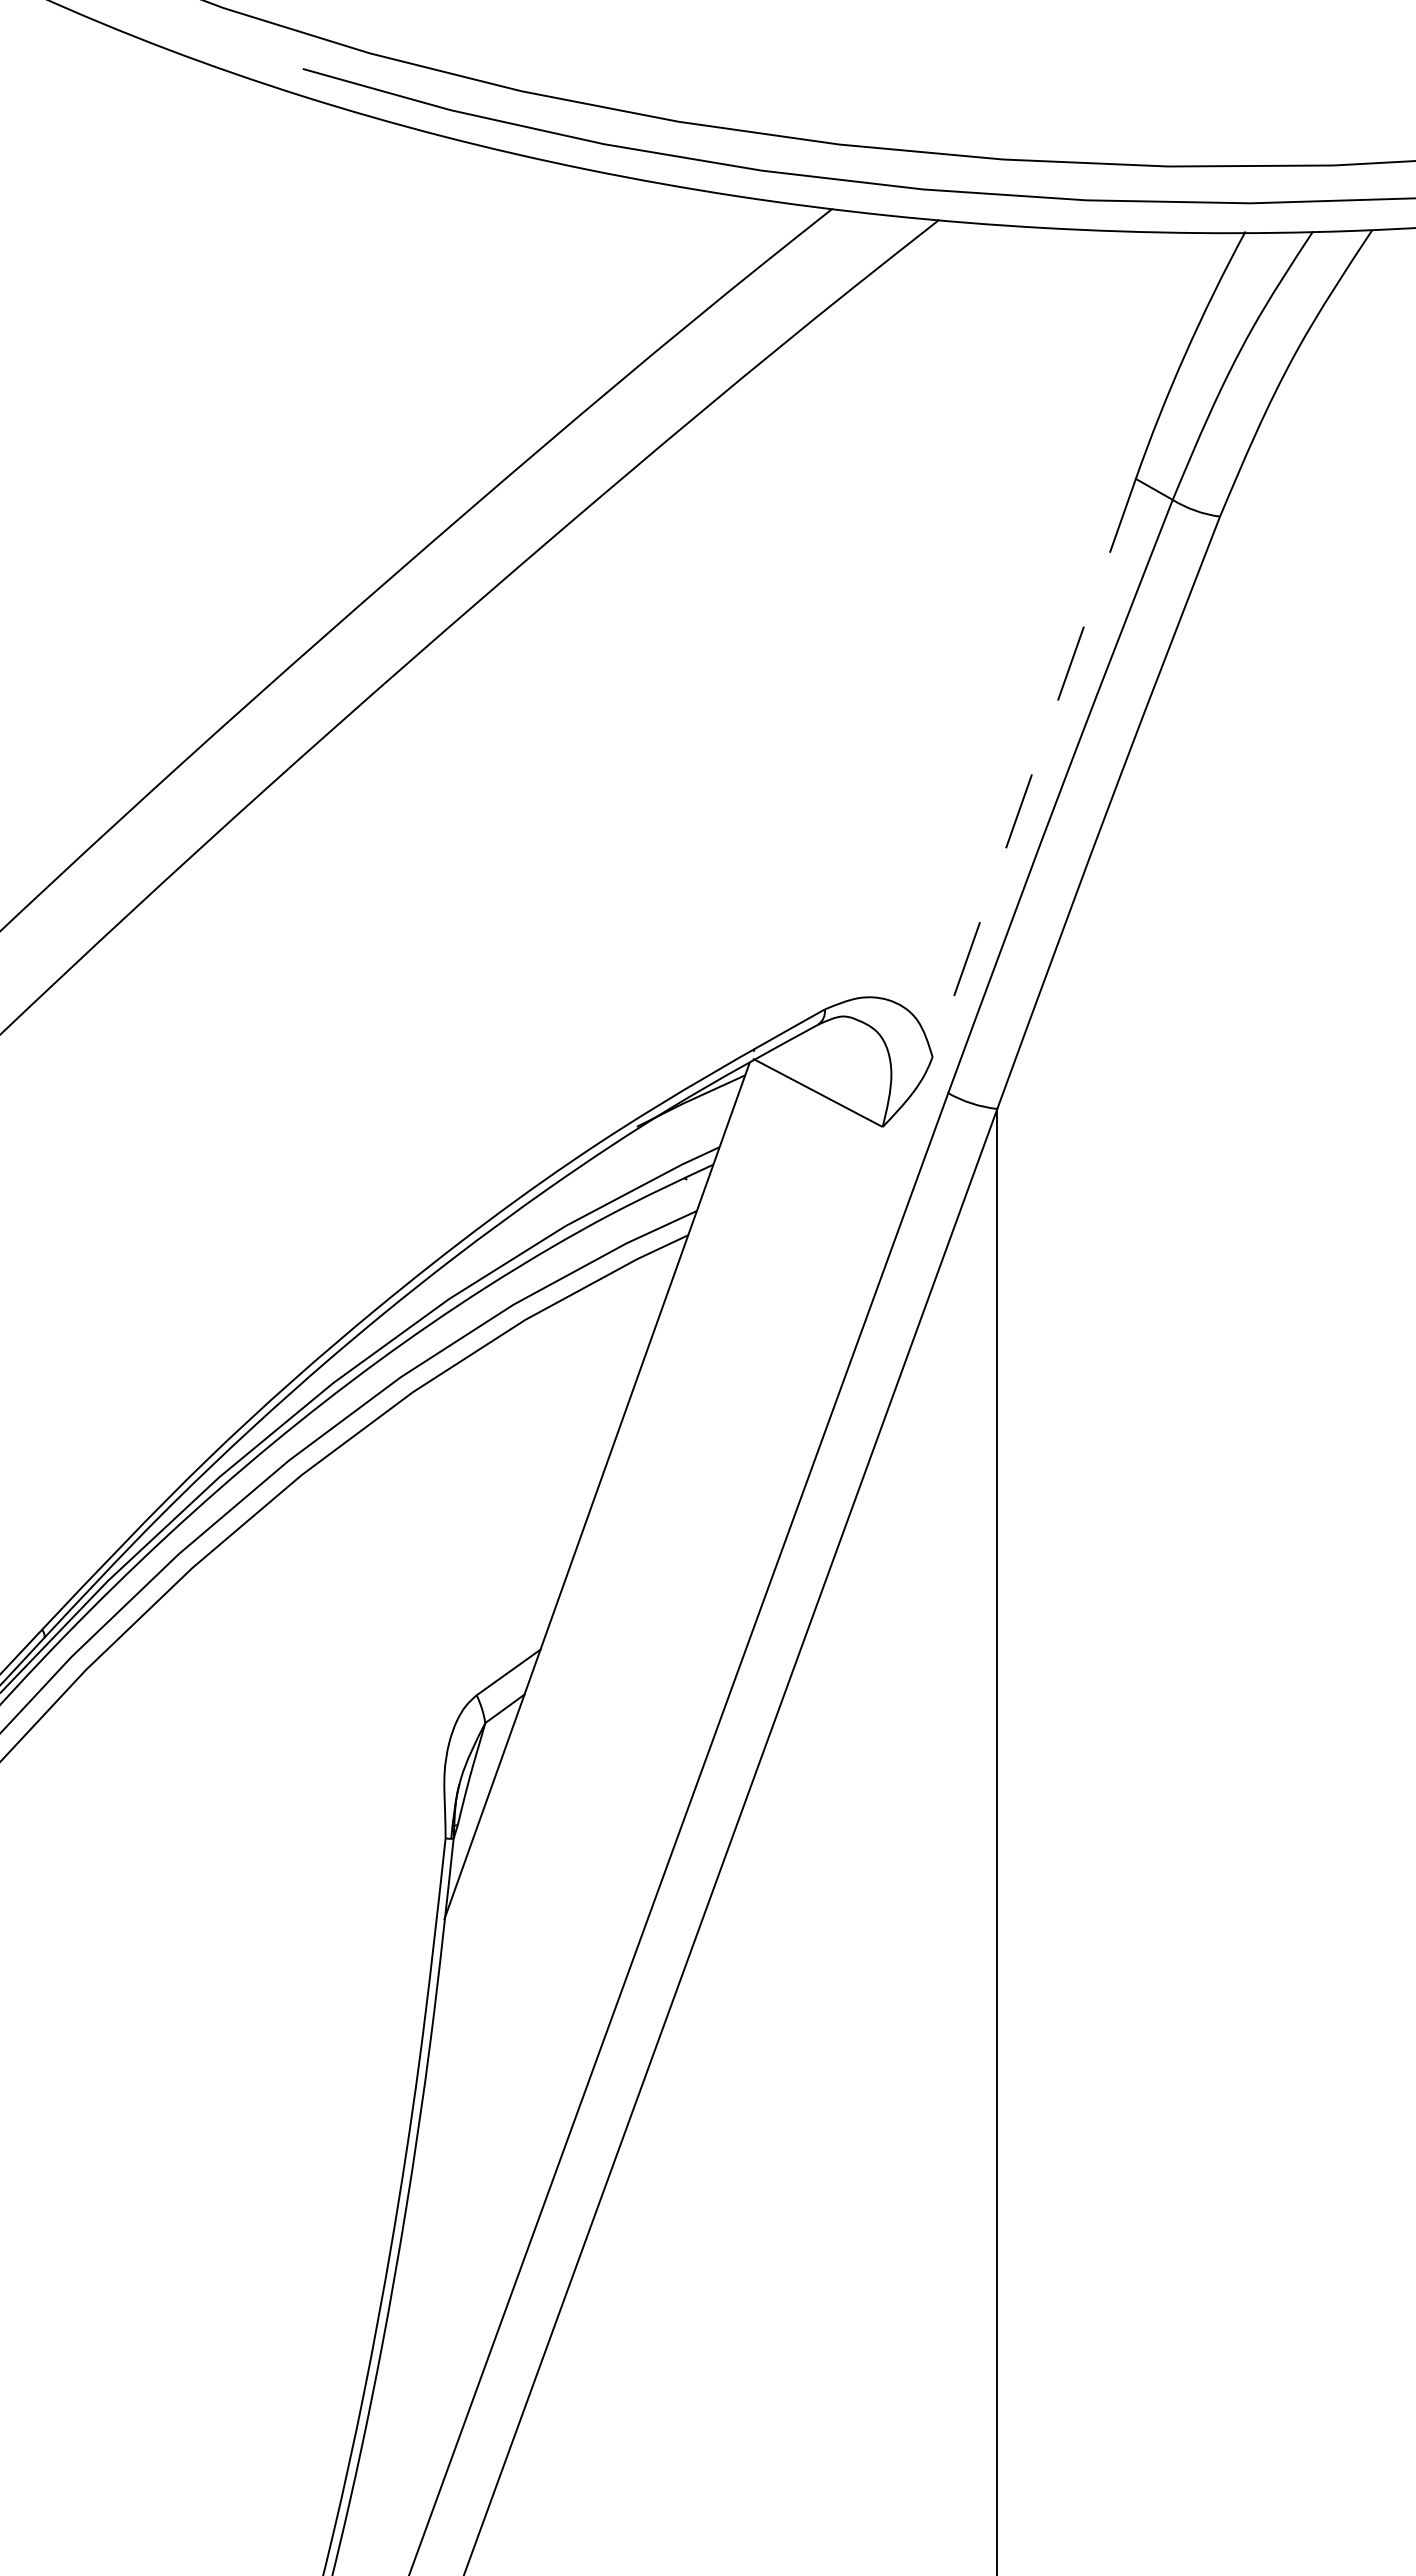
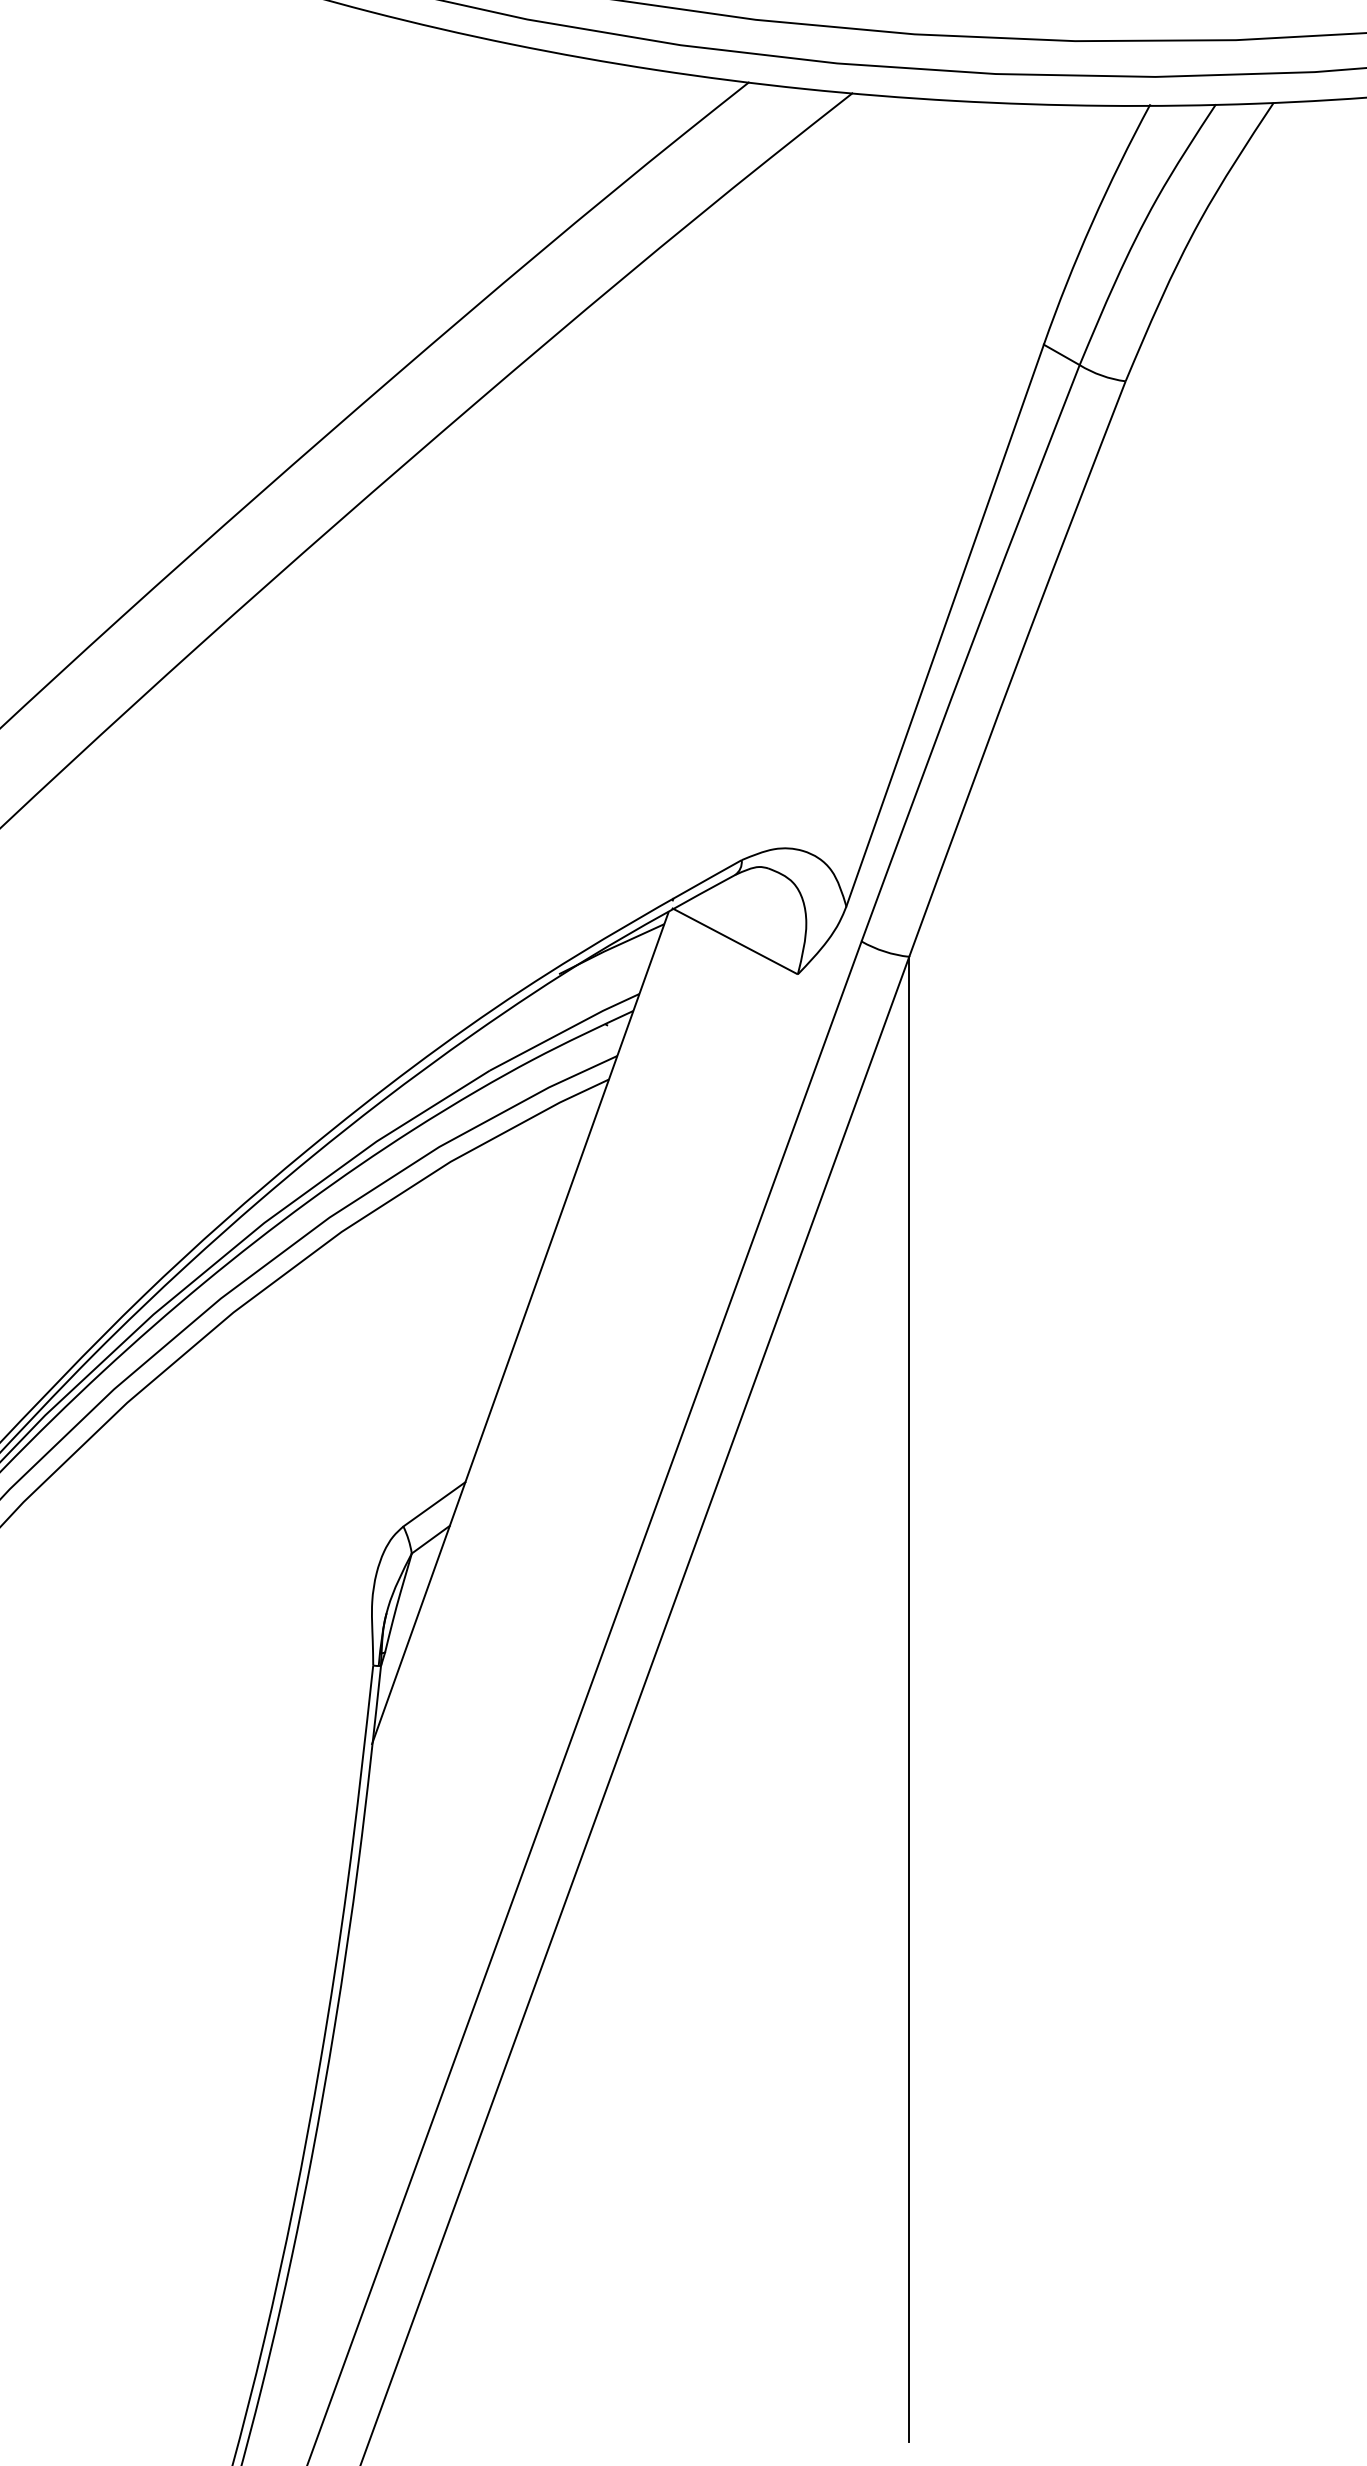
line: (1034, 768) -> (945, 626), dashed -> solid

